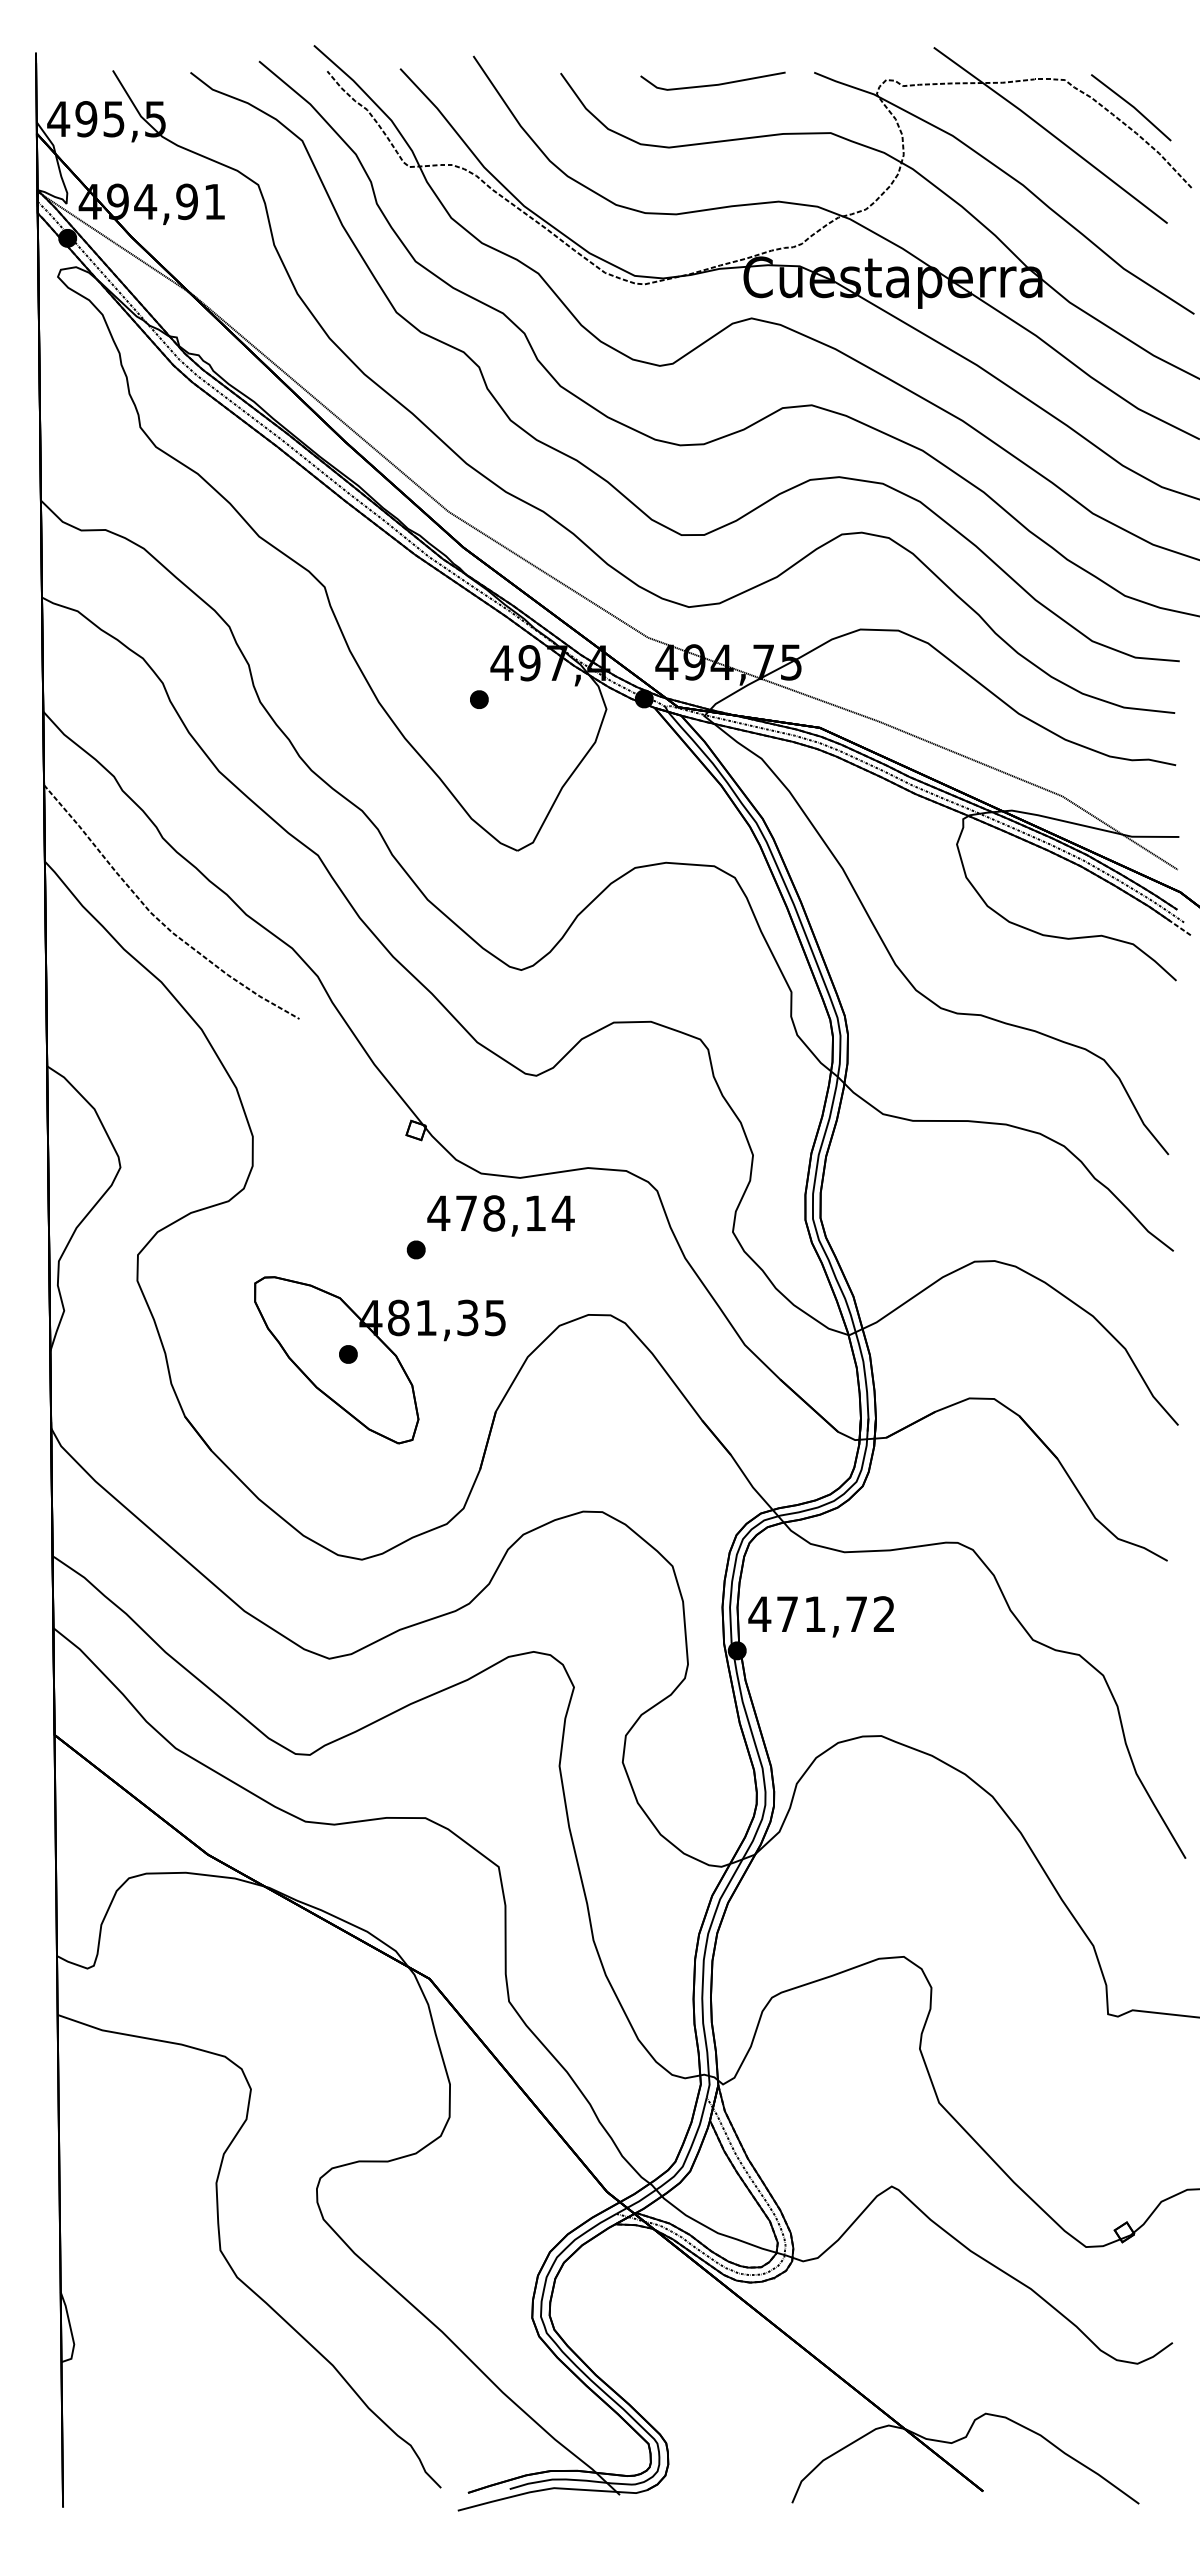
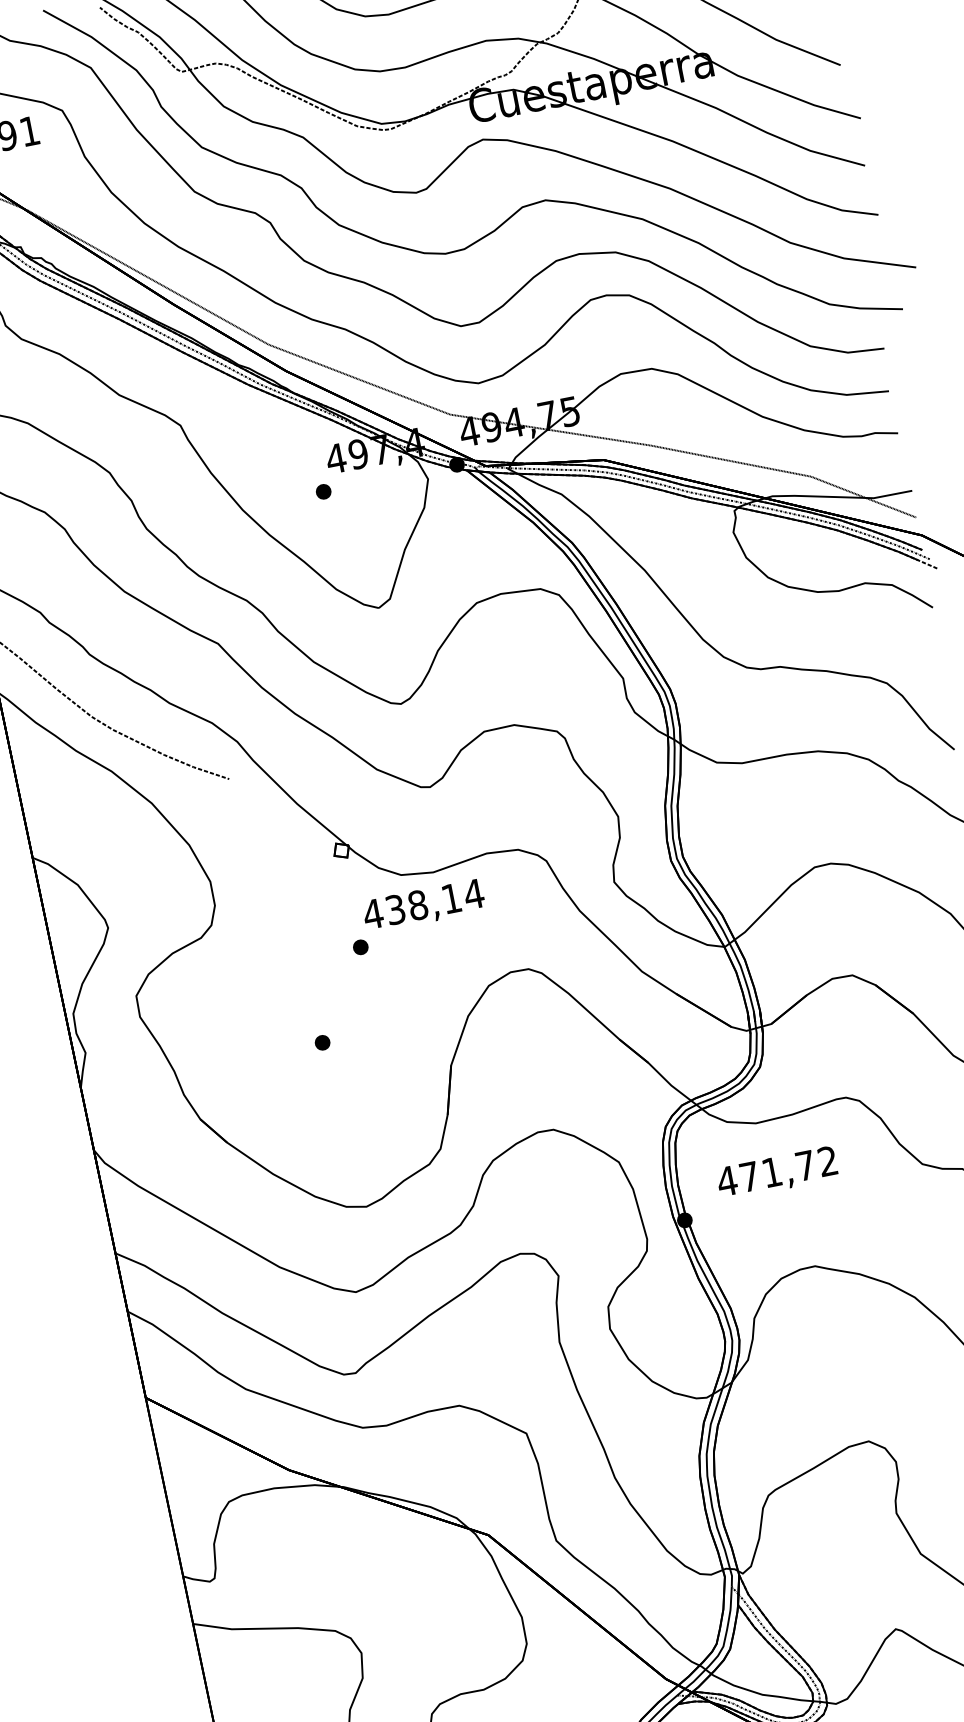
text: (466, 1213) -> (395, 909), 478,14 -> 438,14
part: (379, 1360) -> (348, 1042), removed
text: (820, 1616) -> (776, 1173), moved

